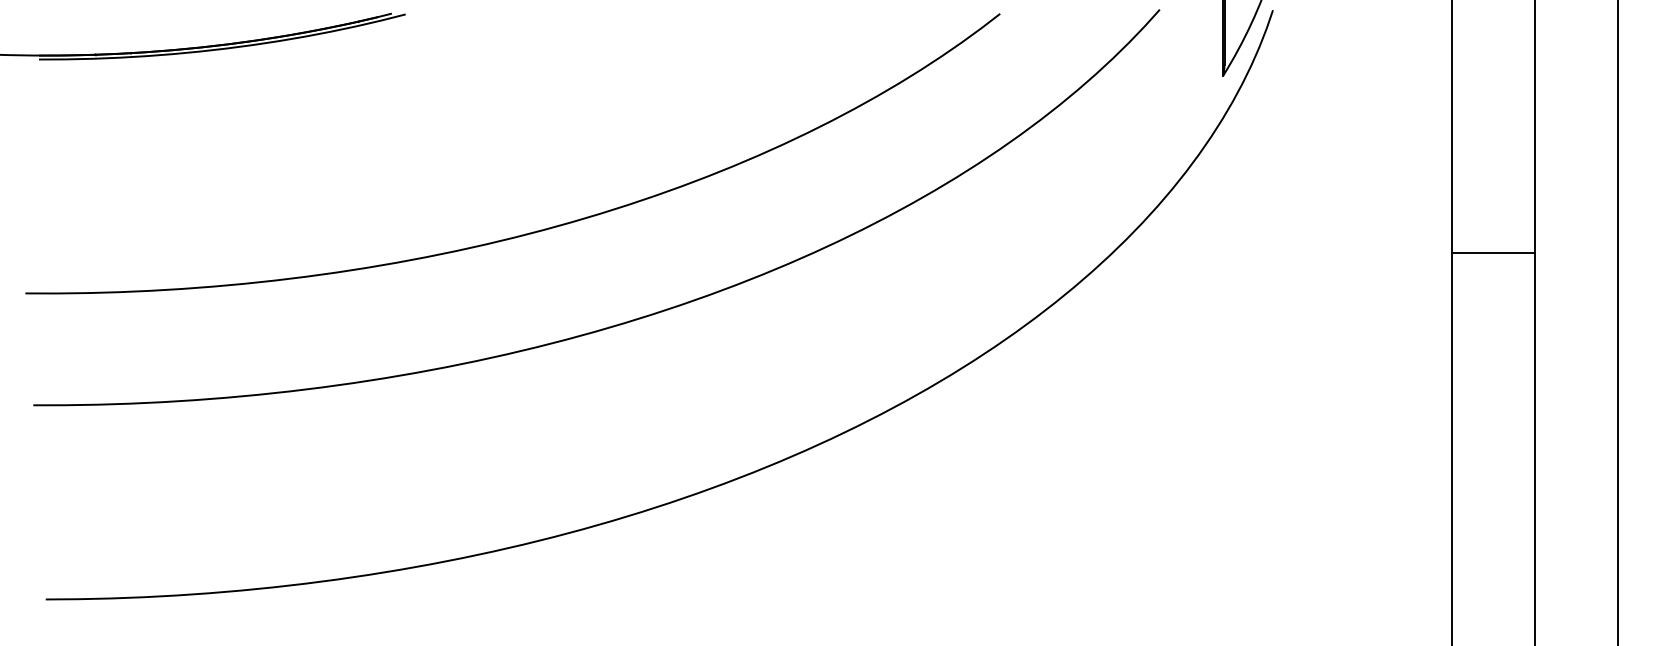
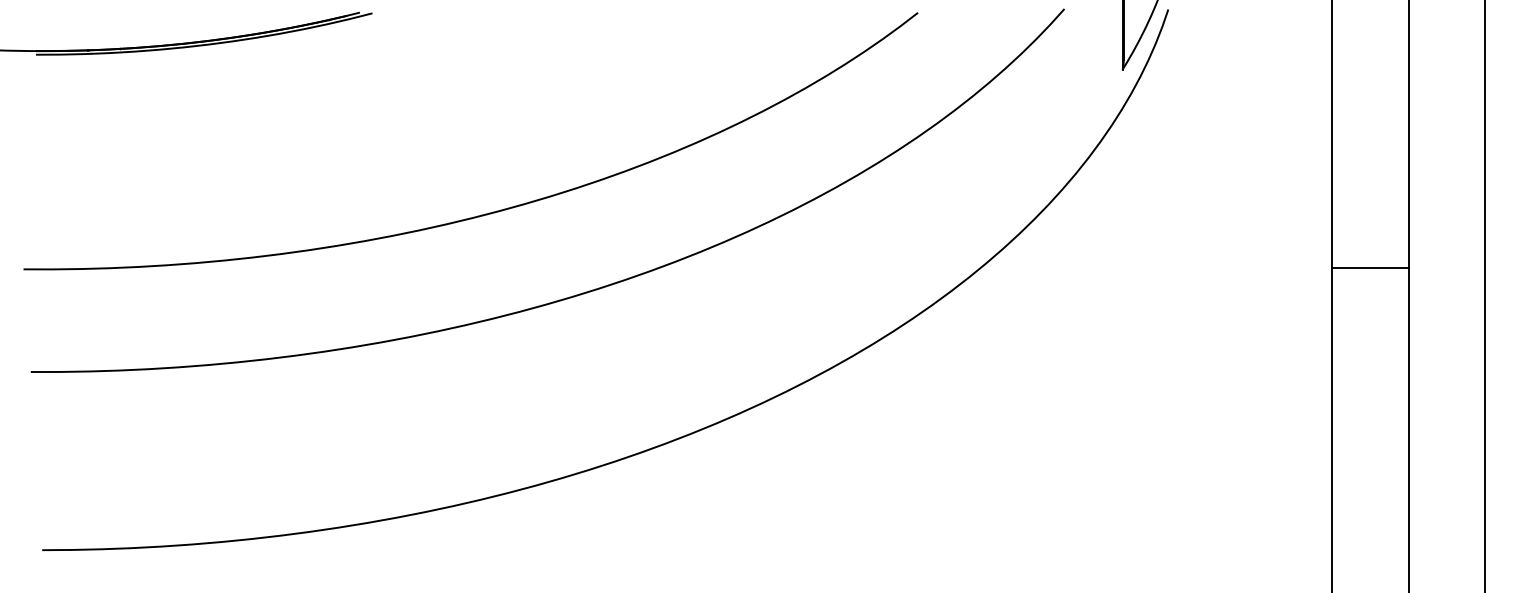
line: (1492, 253) -> (1369, 267), moved

